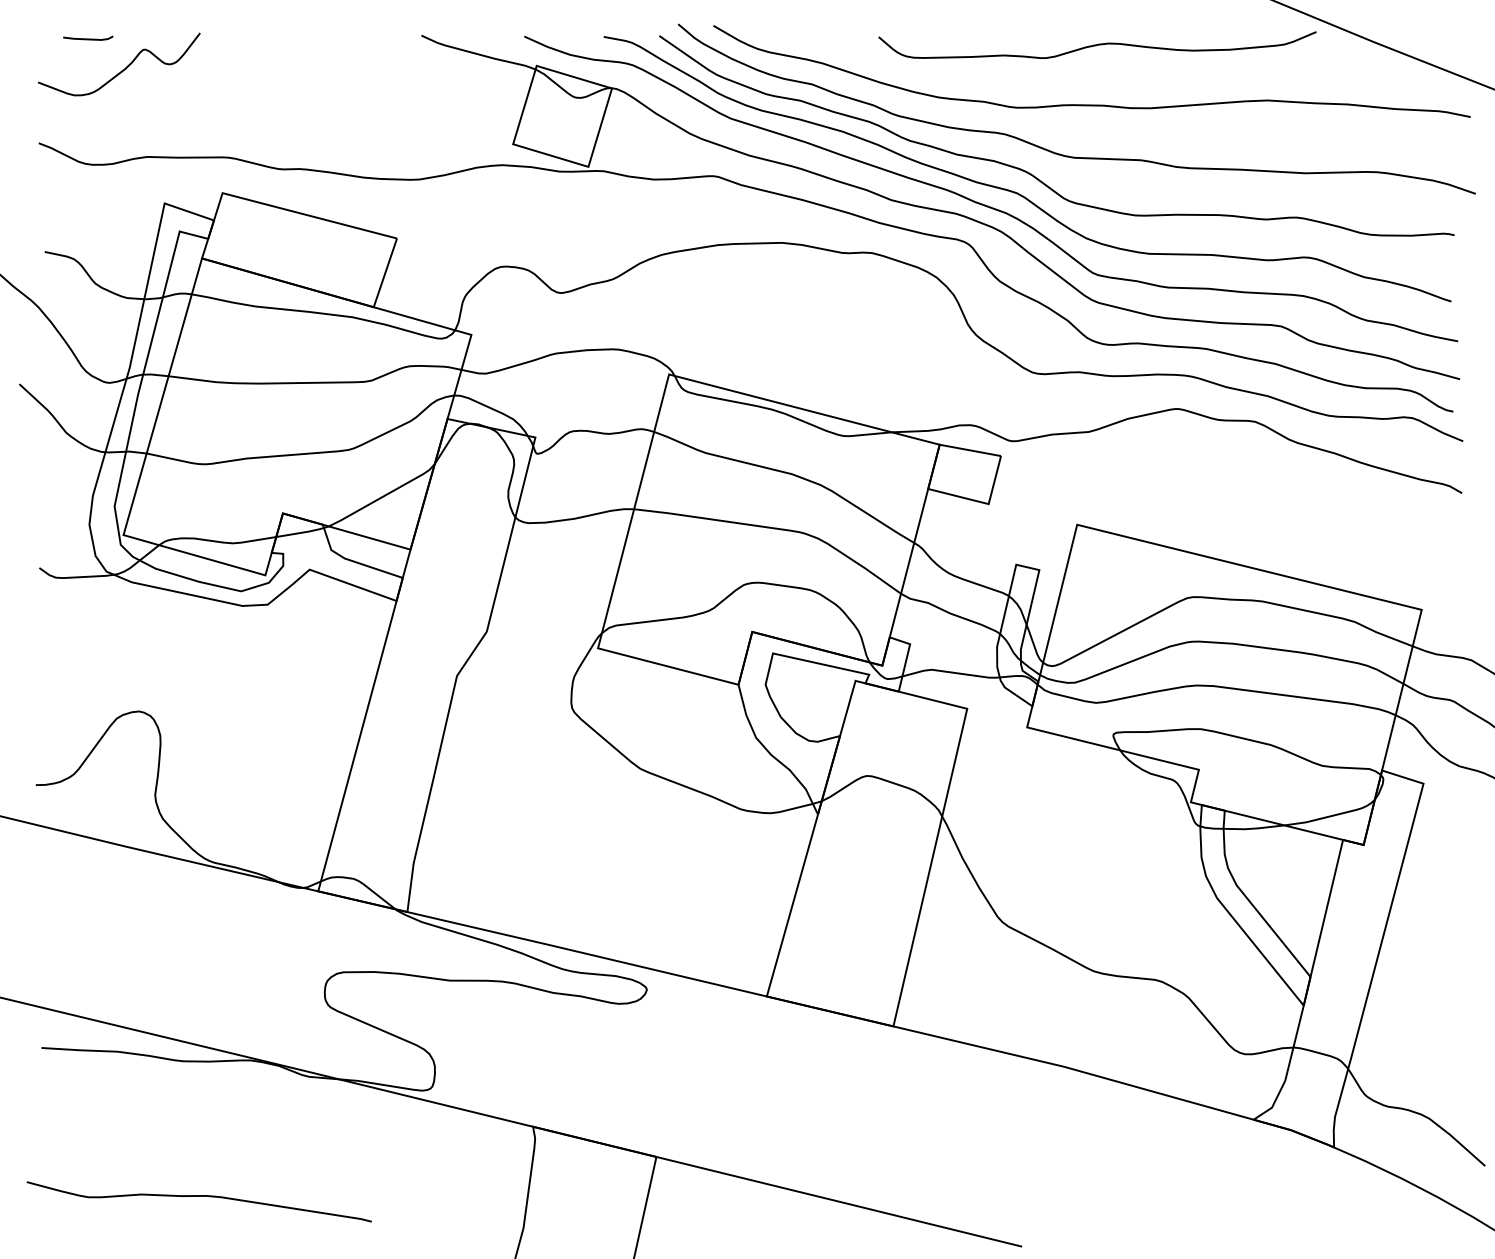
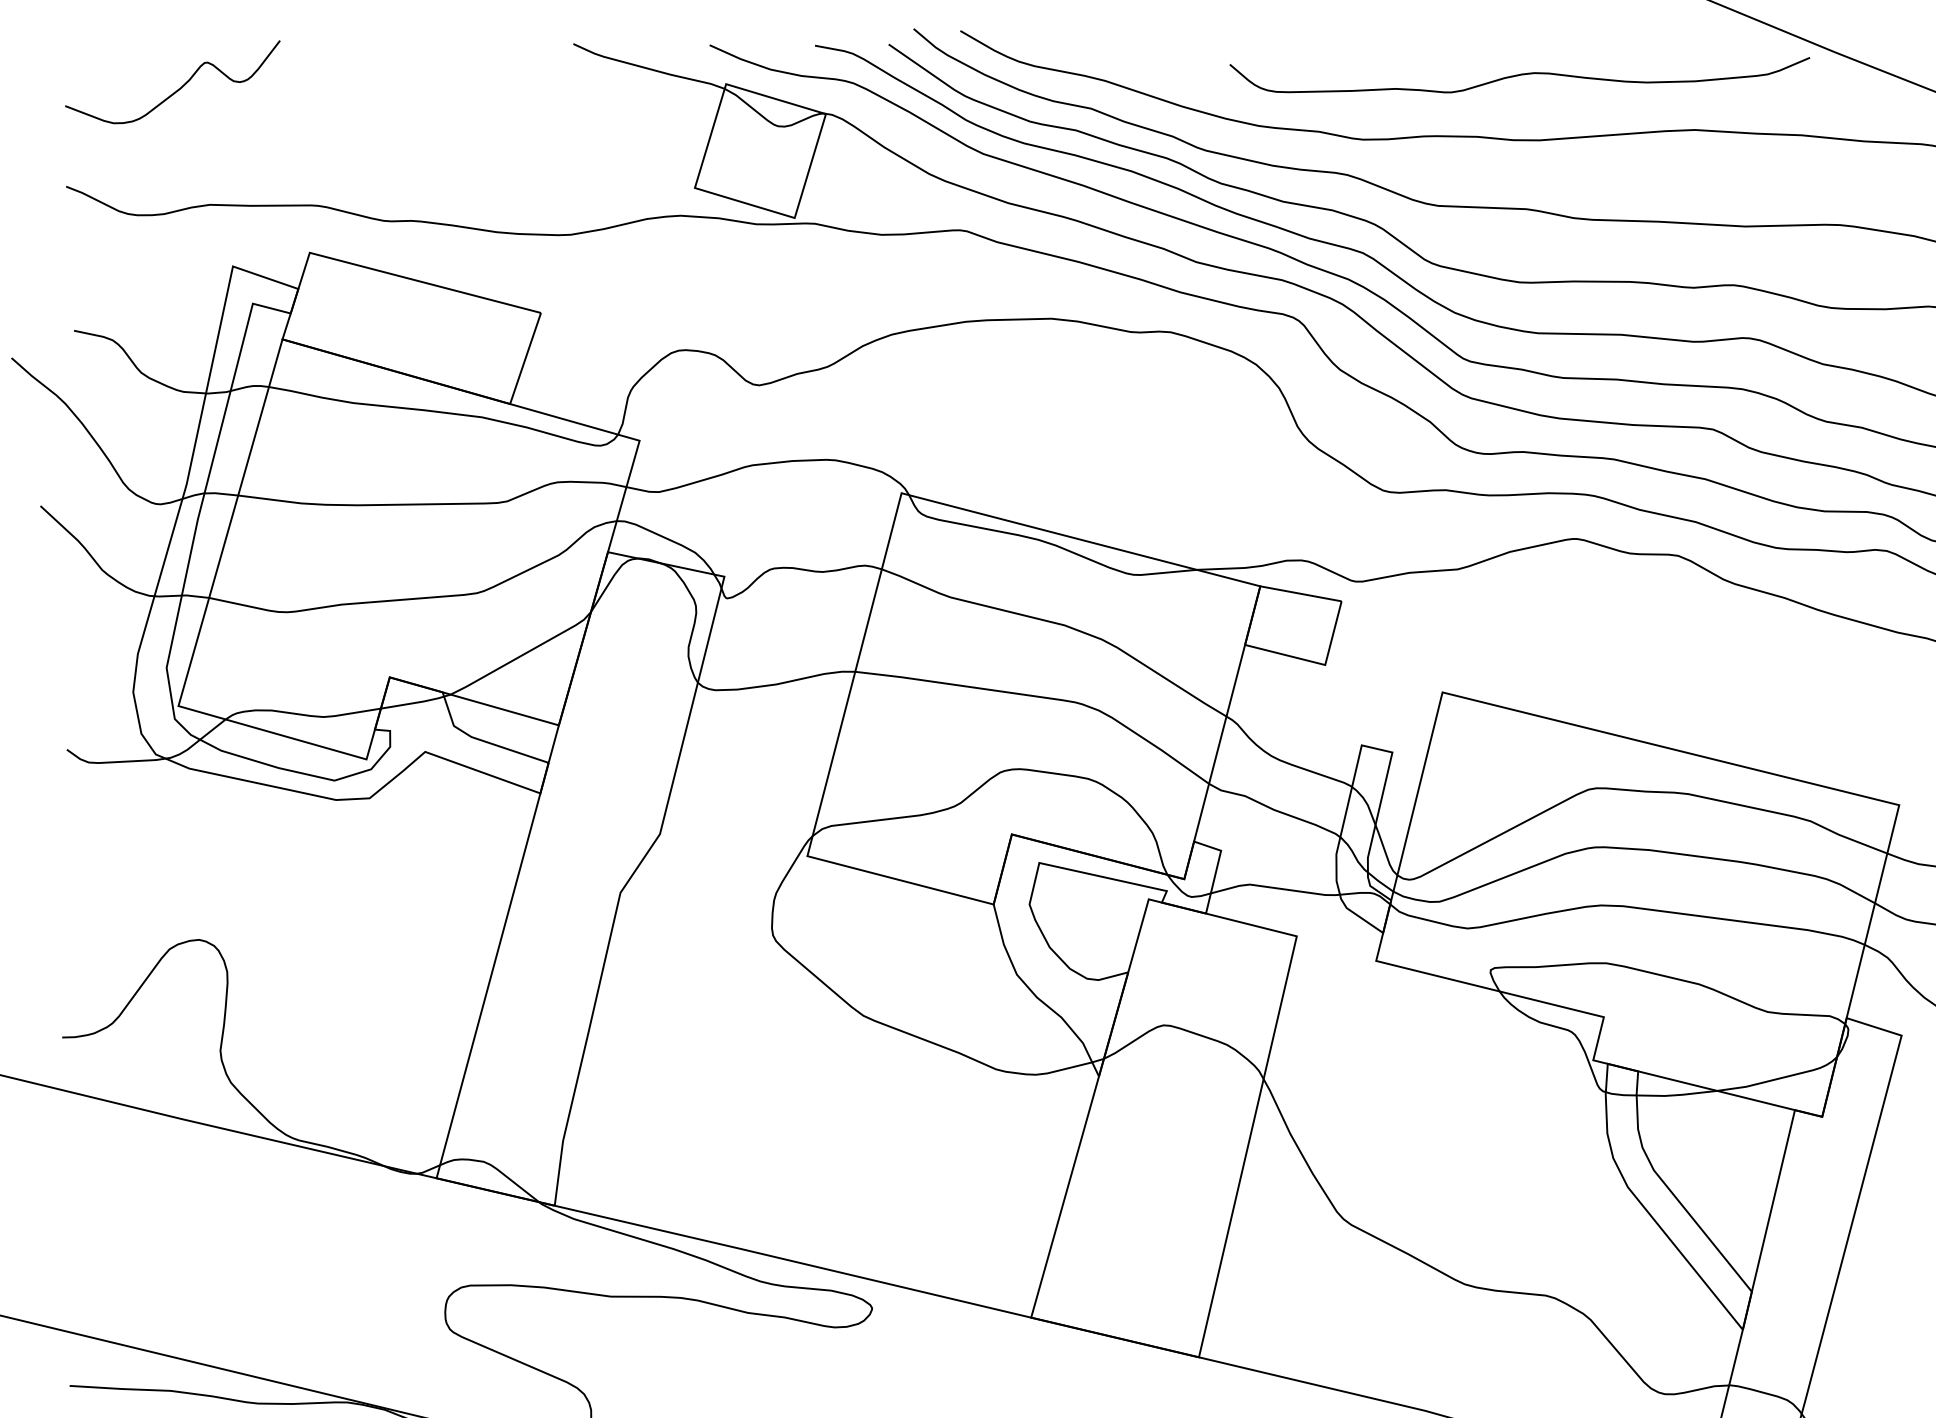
line: (88, 38) -> (132, 47), removed
curve: (1097, 44) -> (1519, 74), moved

